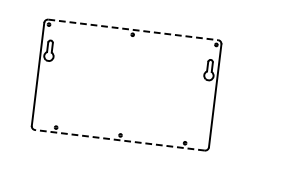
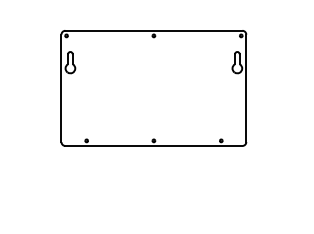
line: (132, 29) -> (153, 30), dashed -> solid
line: (119, 139) -> (153, 145), dashed -> solid

